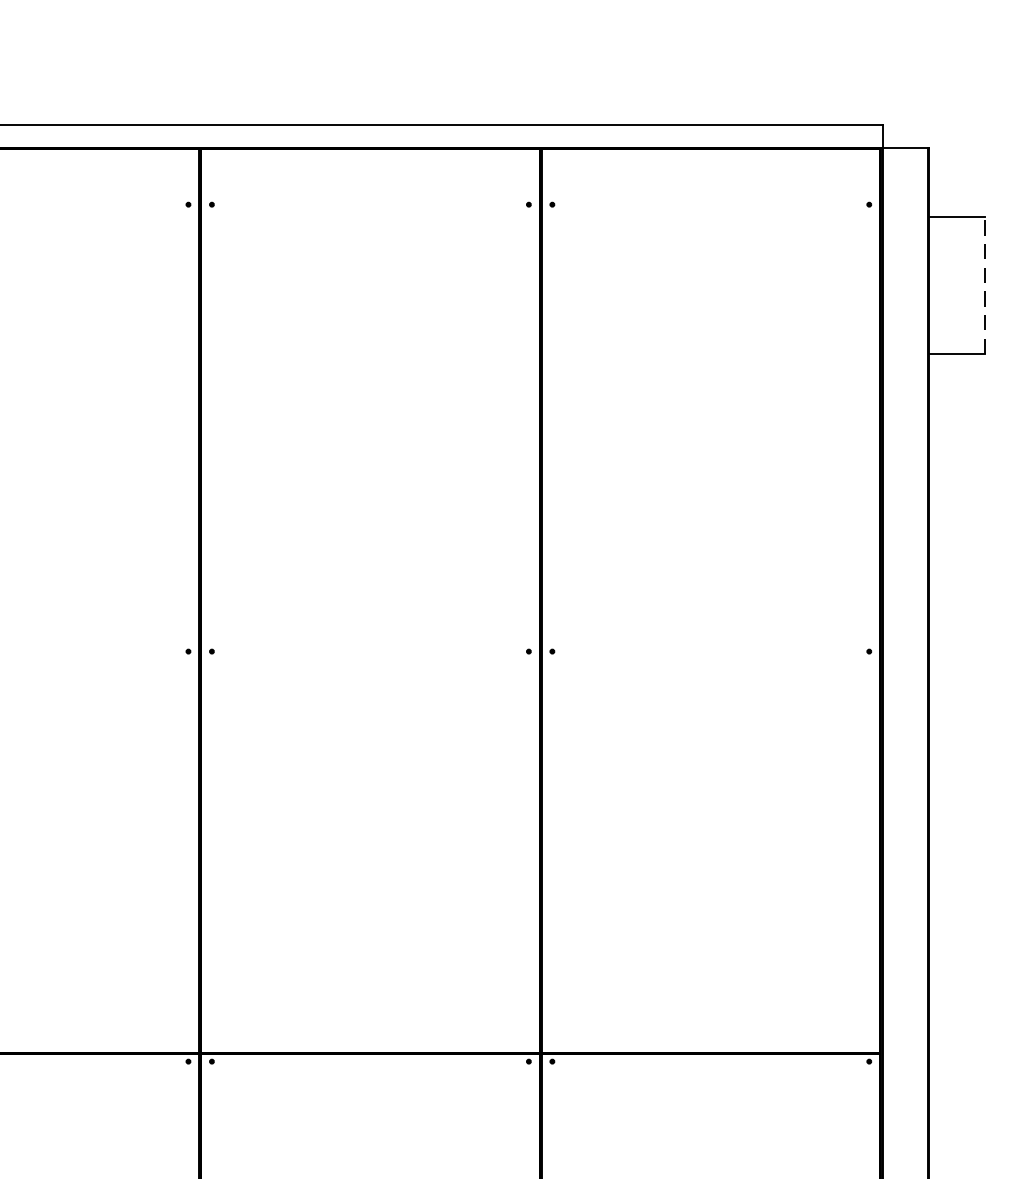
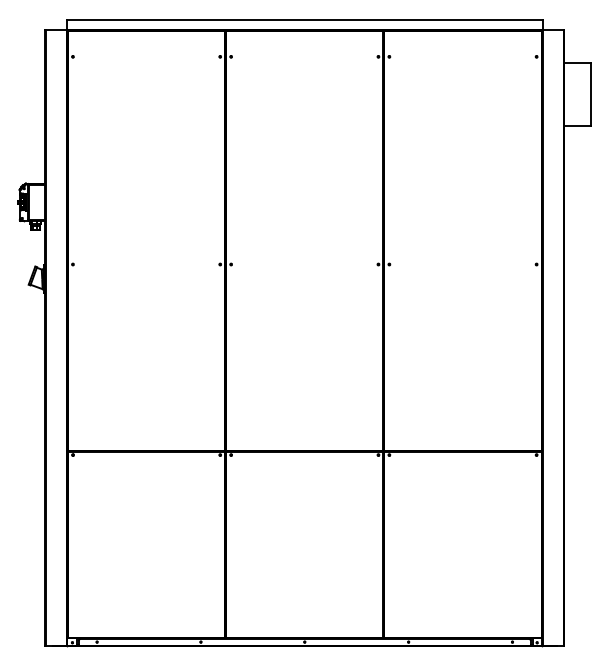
line: (985, 285) -> (590, 94), dashed -> solid

